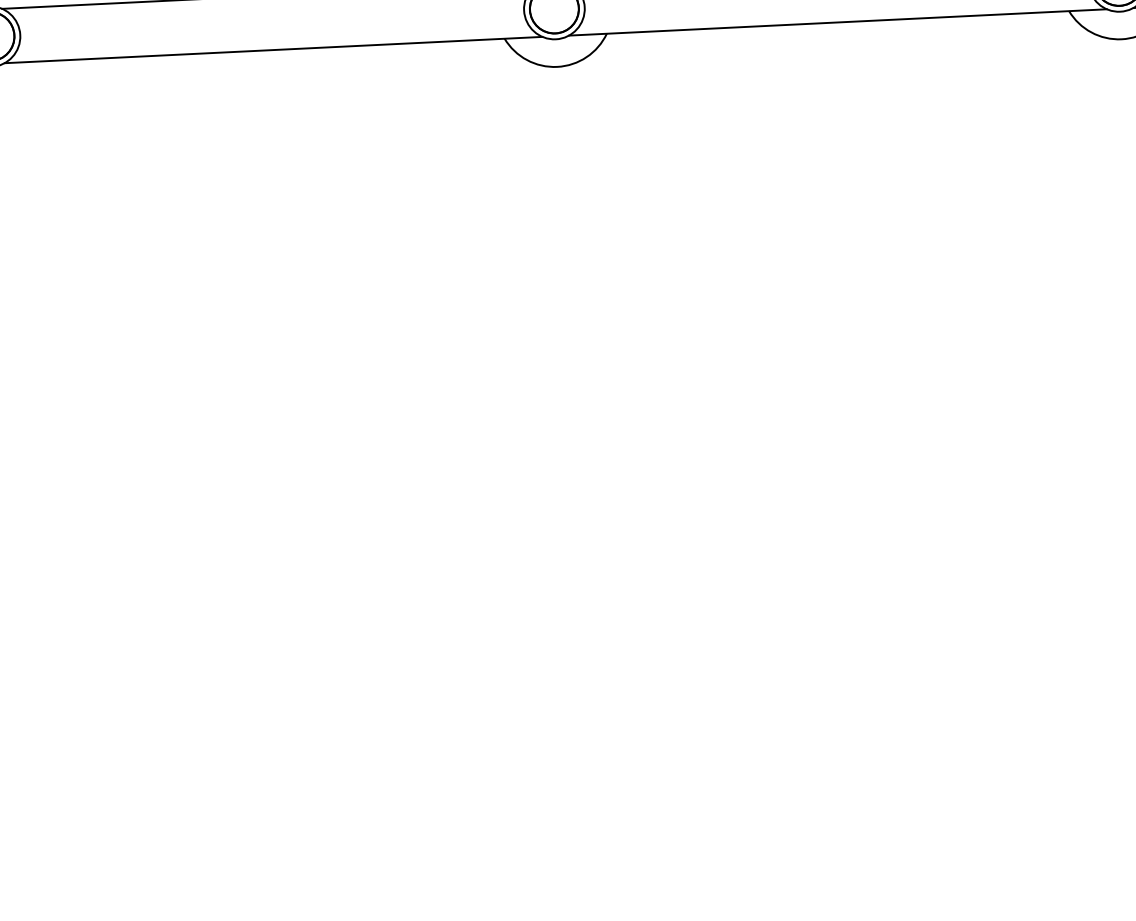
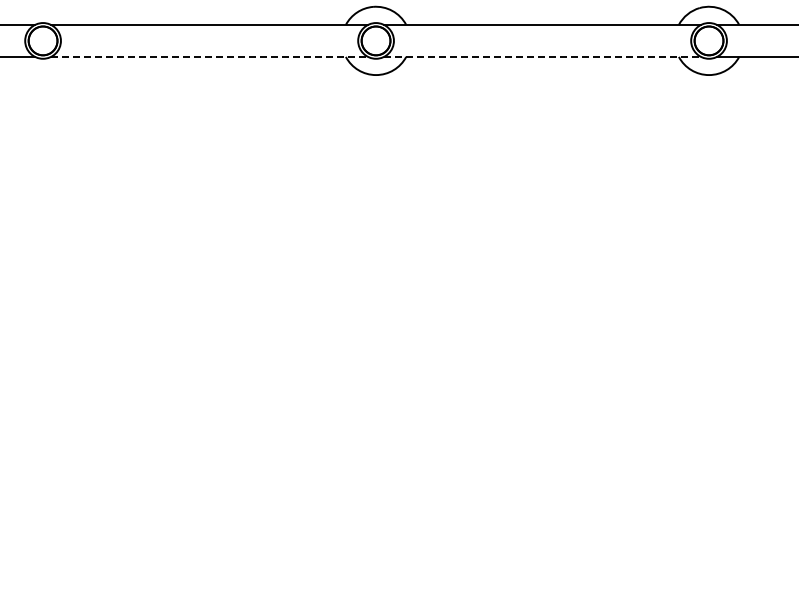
line: (837, 23) -> (542, 57), solid -> dashed
line: (273, 50) -> (209, 57), solid -> dashed

